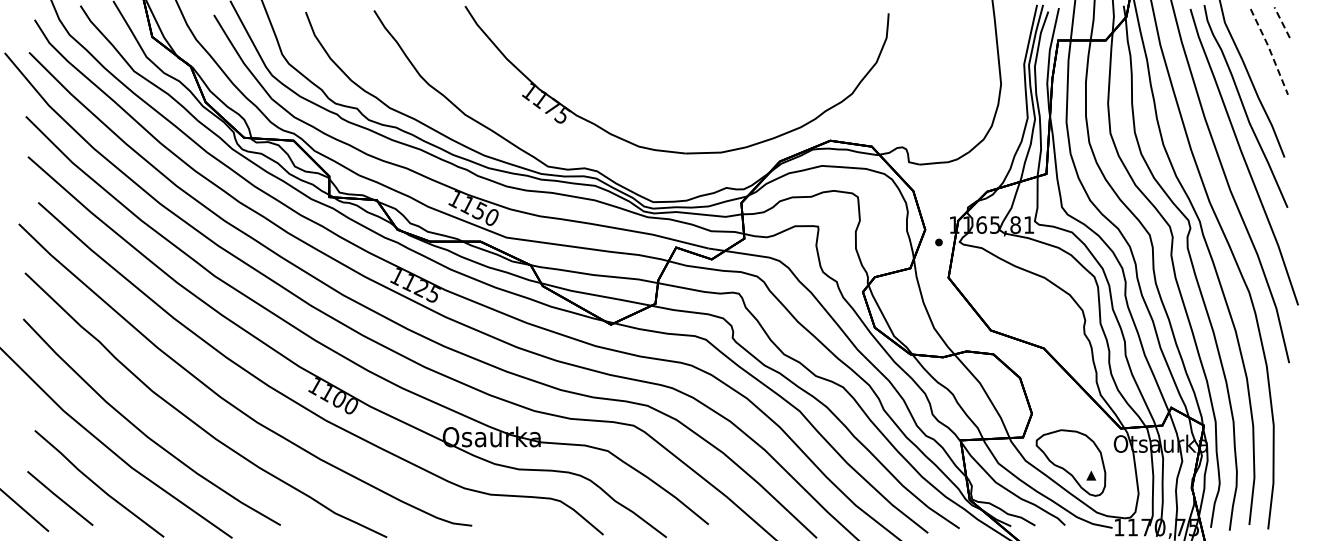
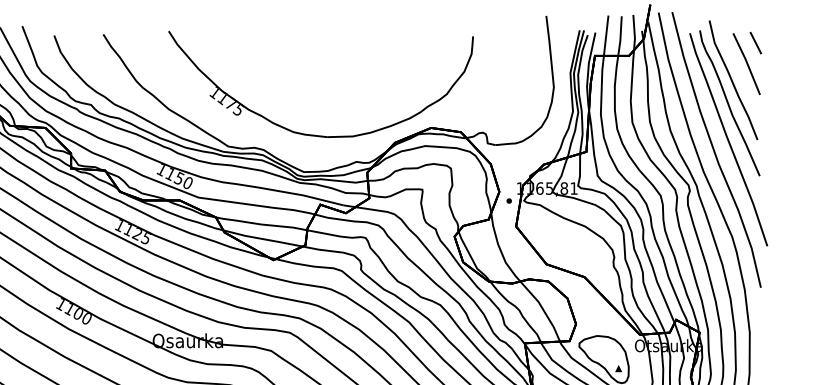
line: (1281, 22) -> (755, 42), dashed -> solid
line: (1270, 50) -> (747, 63), dashed -> solid

